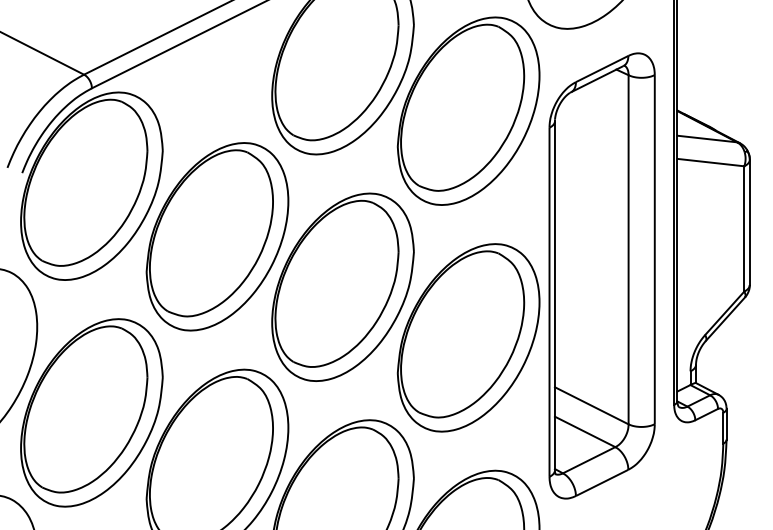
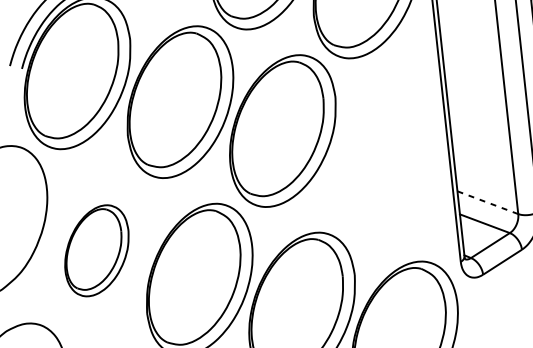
part: (468, 337) -> (385, 159), removed
line: (591, 405) -> (487, 202), solid -> dashed
part: (91, 412) -> (96, 250), size x0.6

